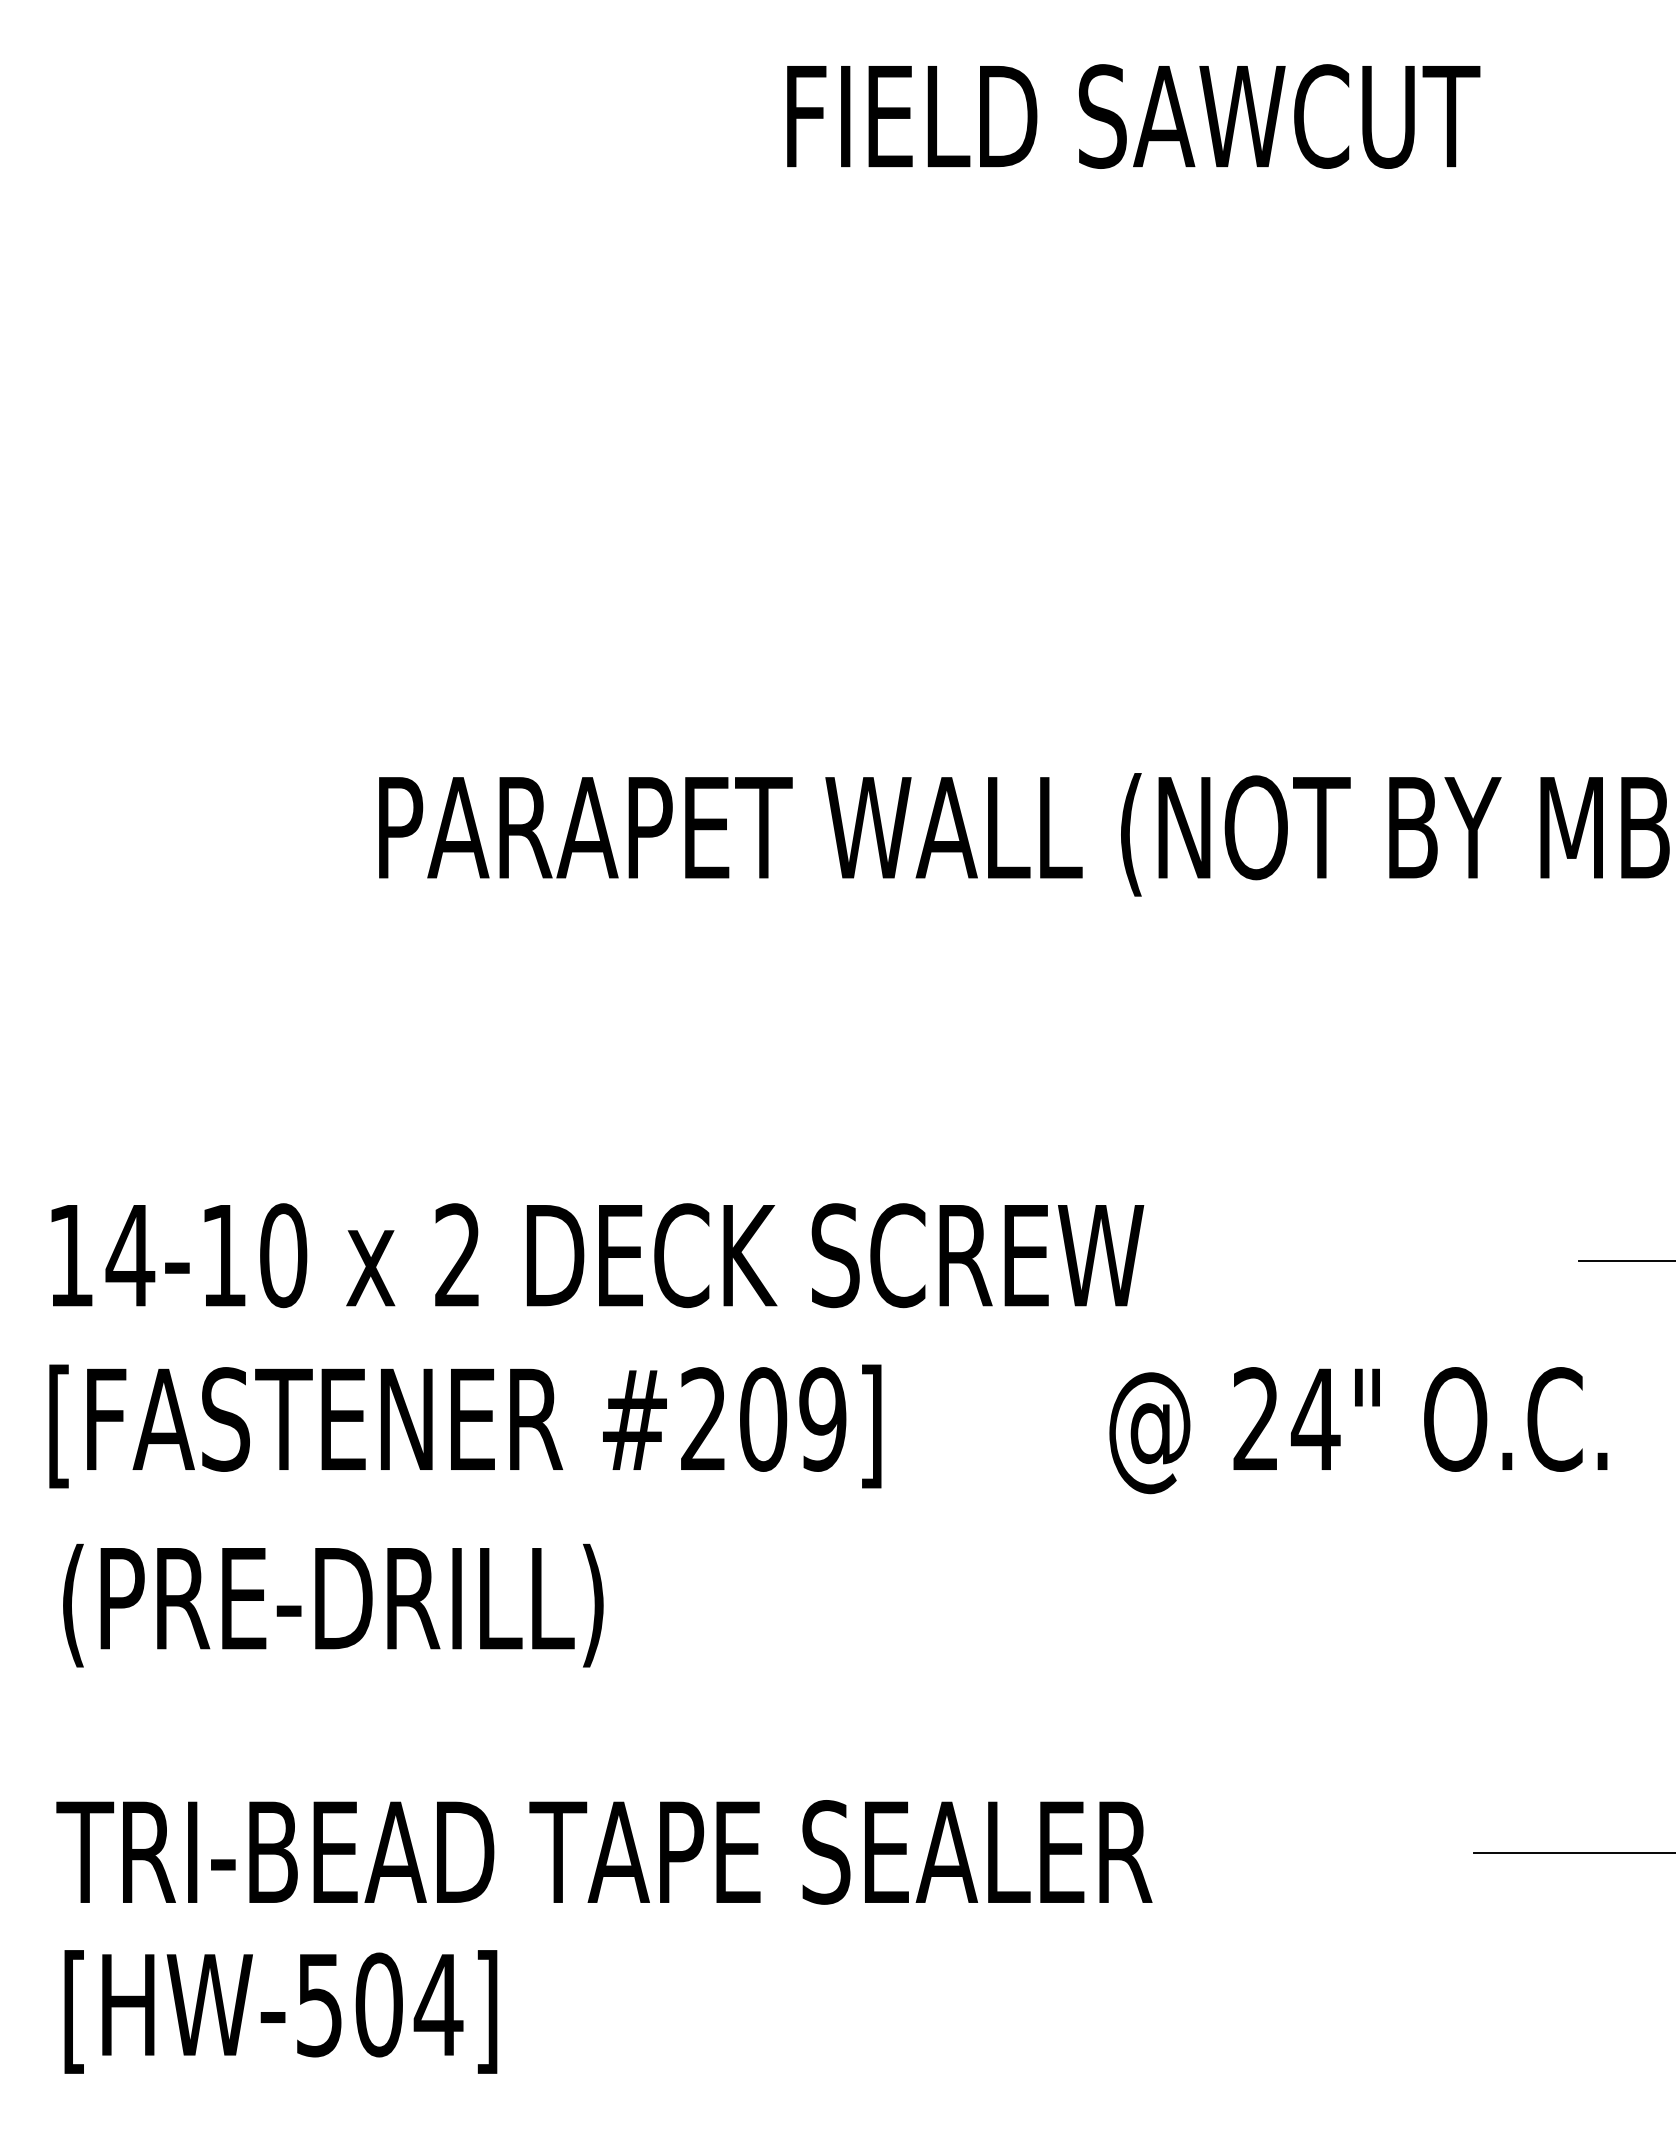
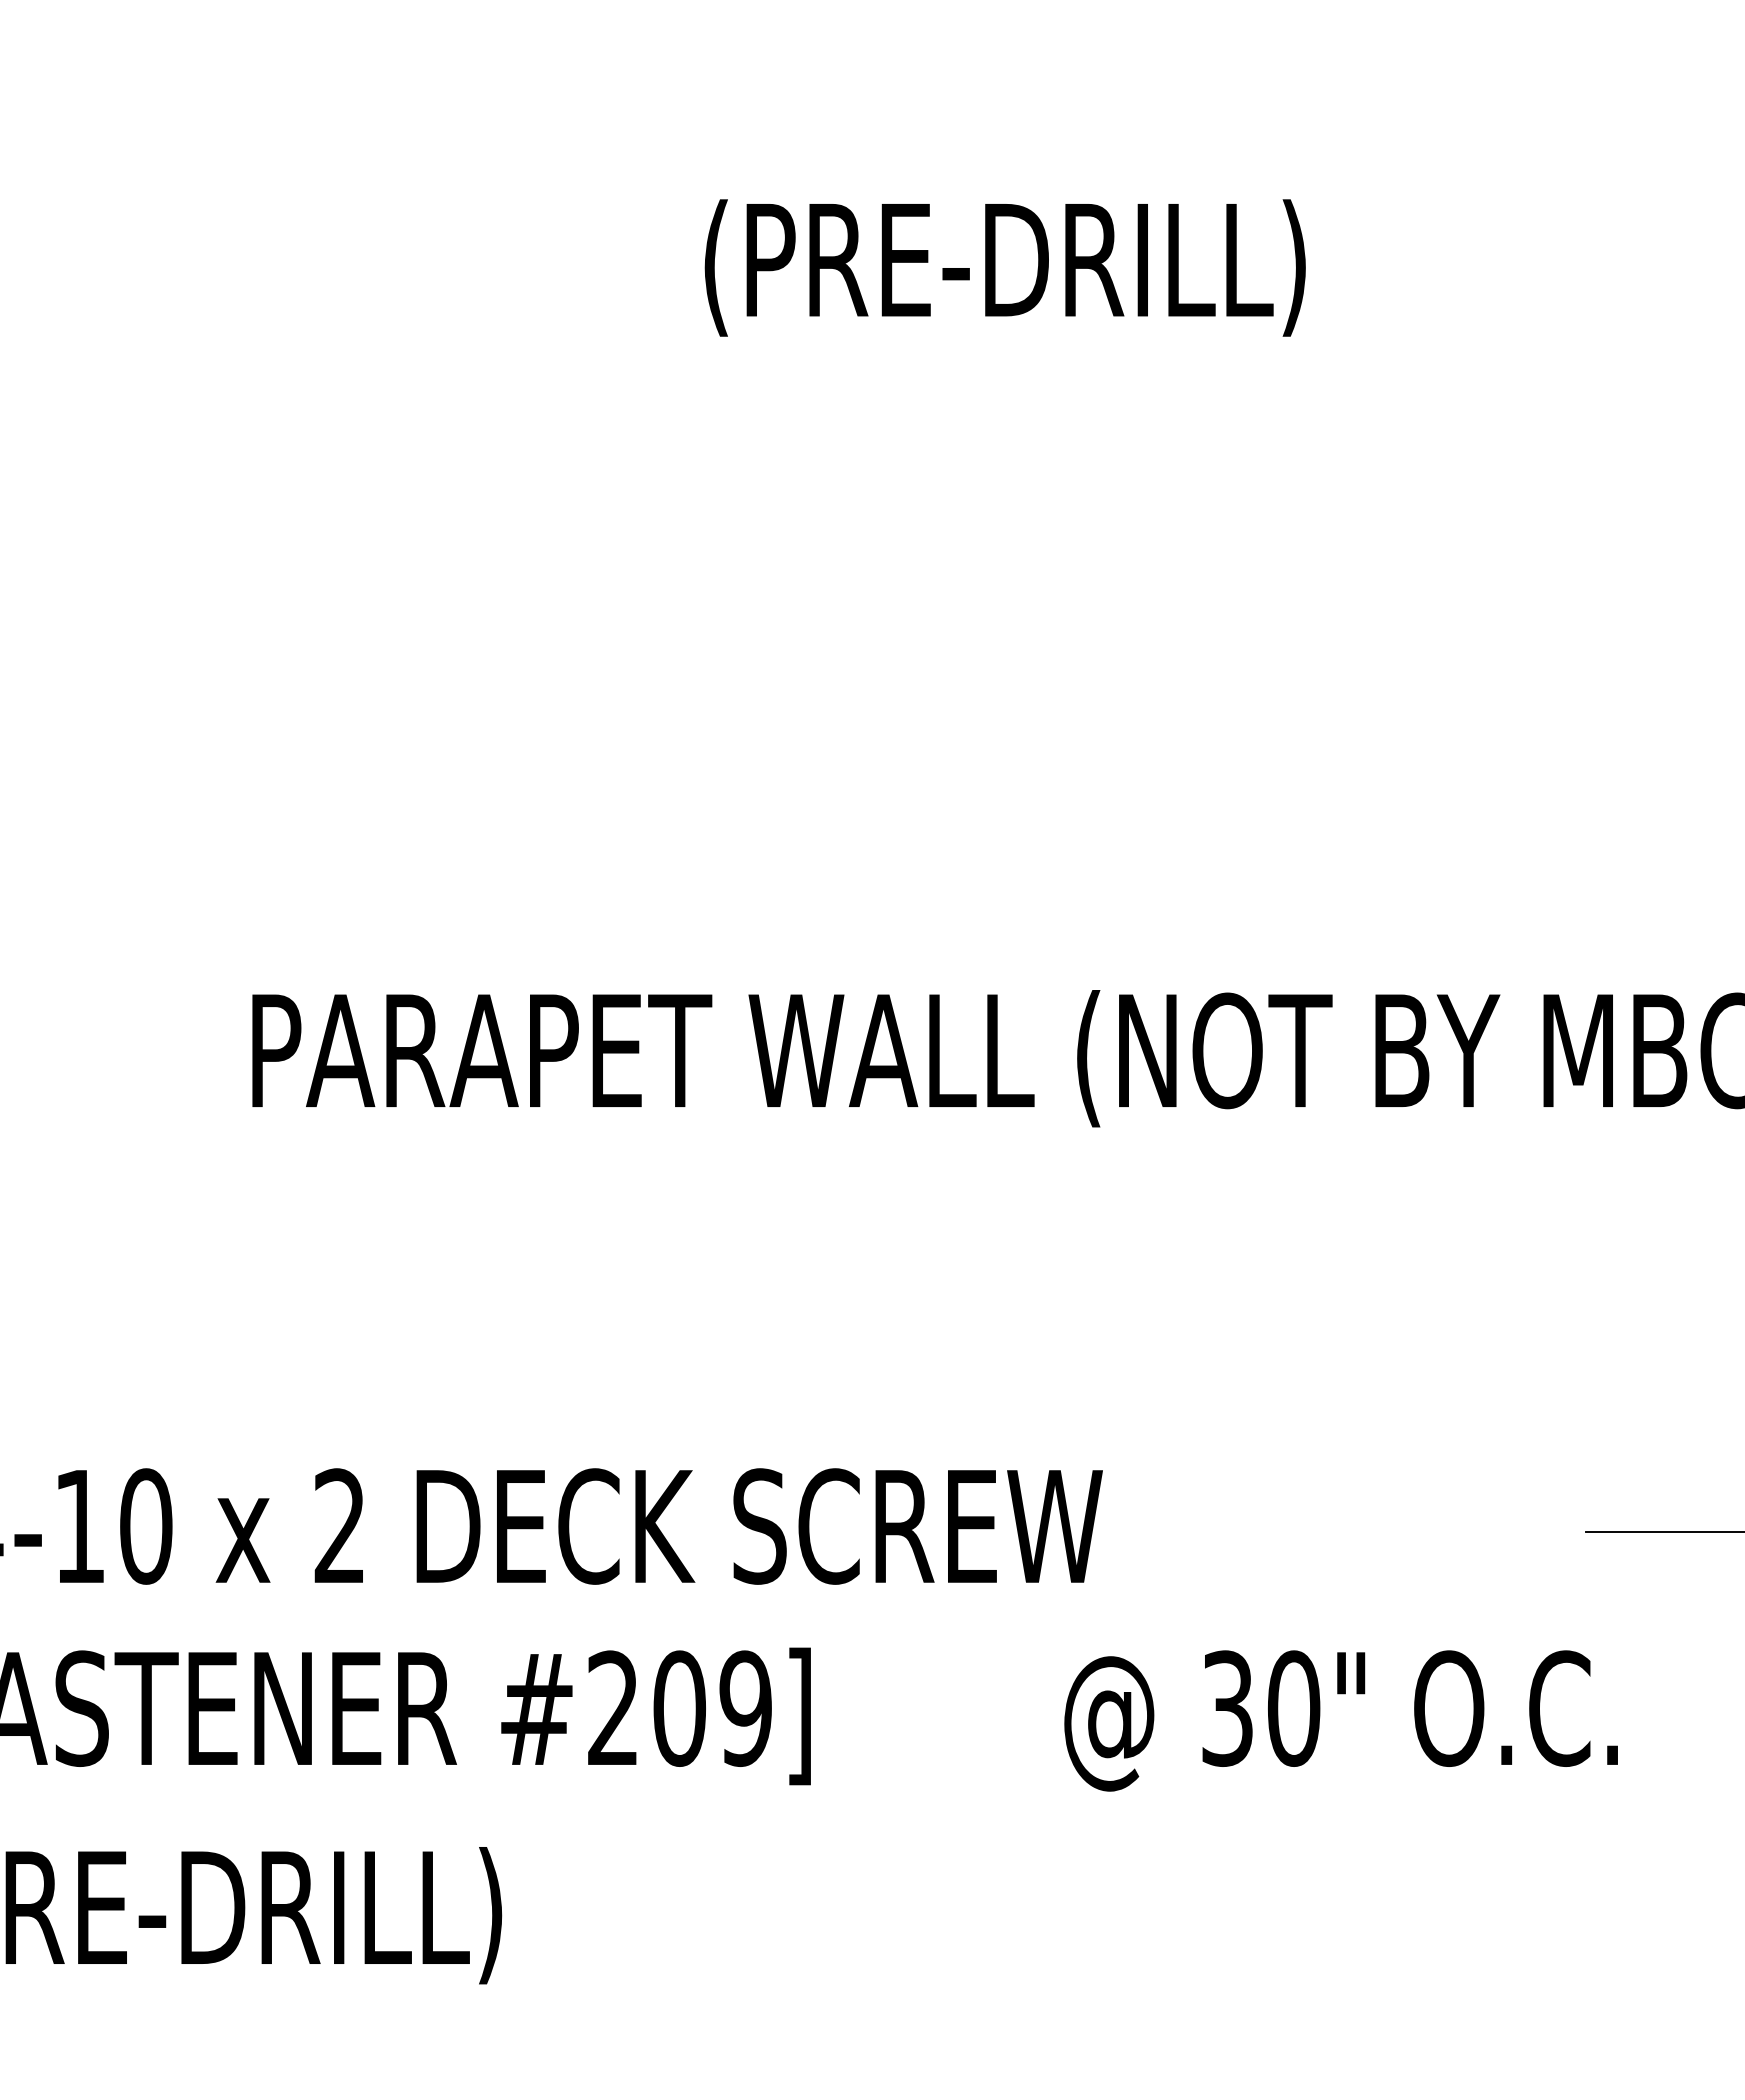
text: (1133, 123) -> (1091, 267), FIELD SAWCUT -> (PRE-DRILL)
text: (1286, 1419) -> (1261, 1708), 24" -> 30"

